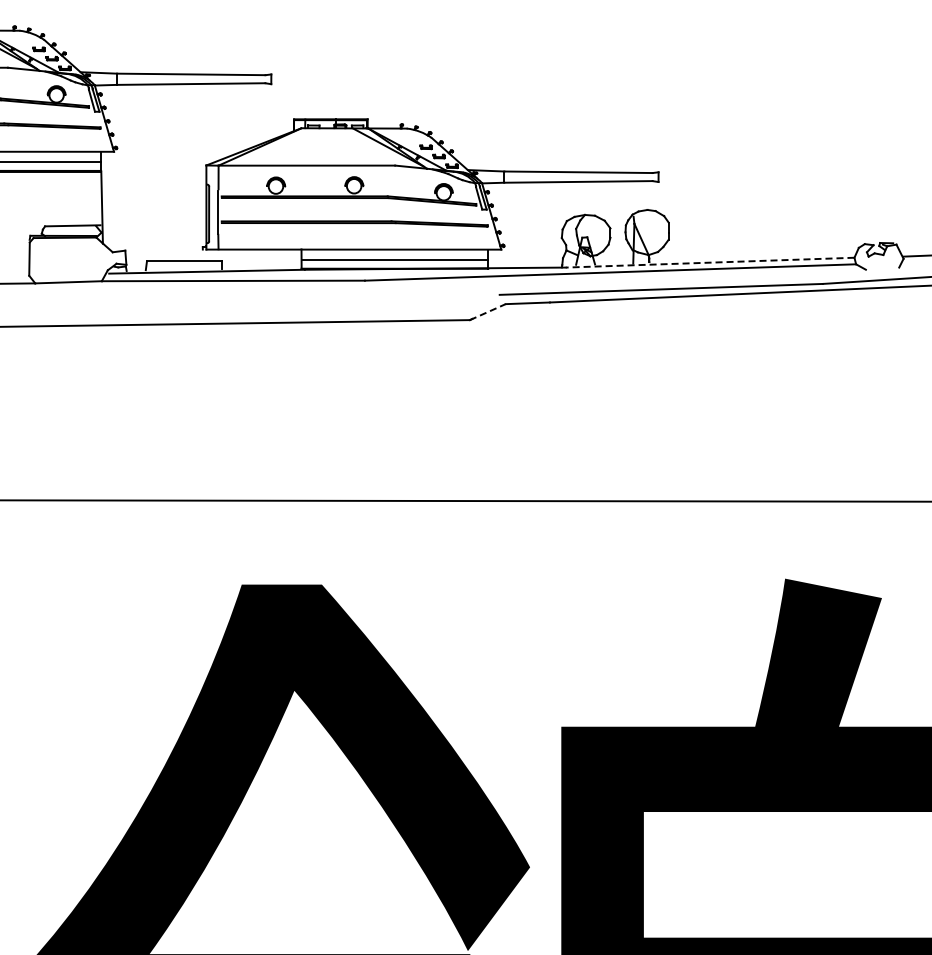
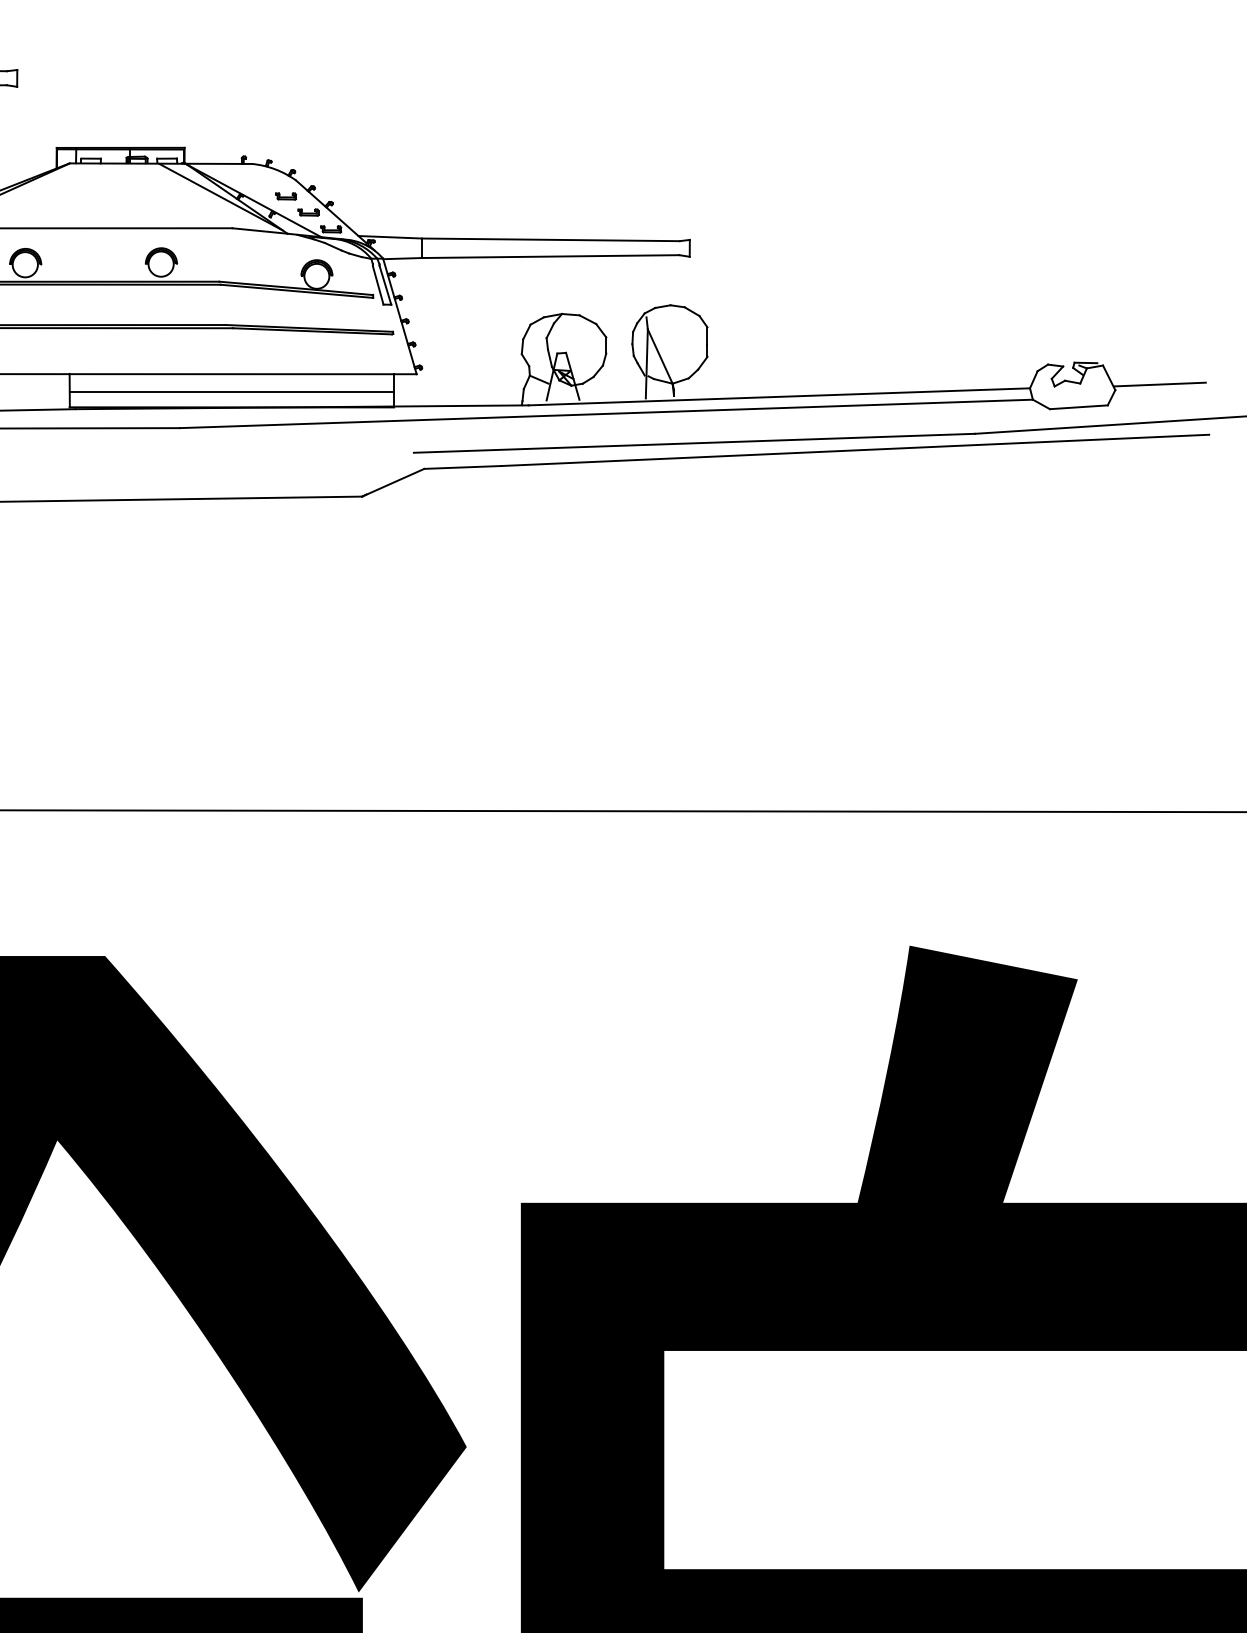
line: (709, 262) -> (778, 396), dashed -> solid
line: (882, 268) -> (1078, 406), added
line: (487, 312) -> (392, 483), dashed -> solid

